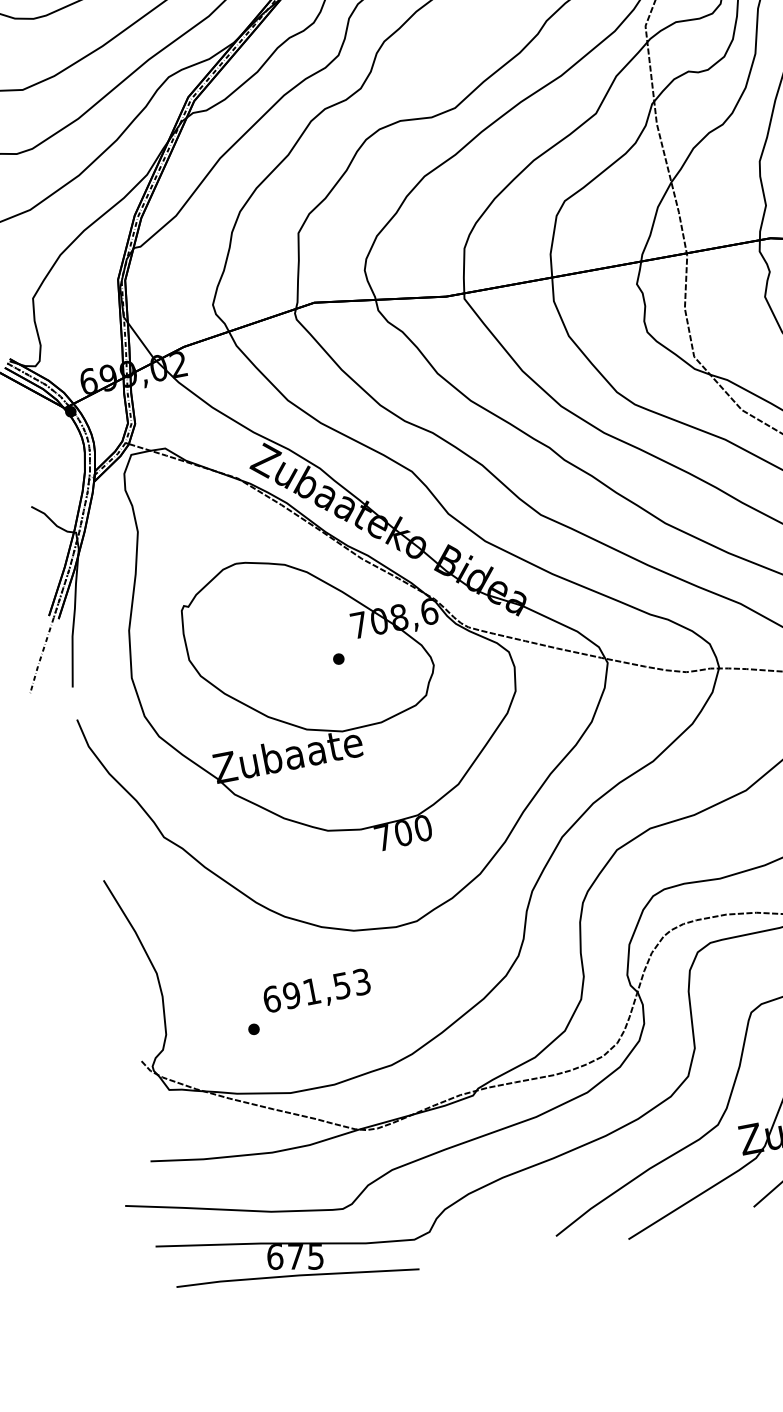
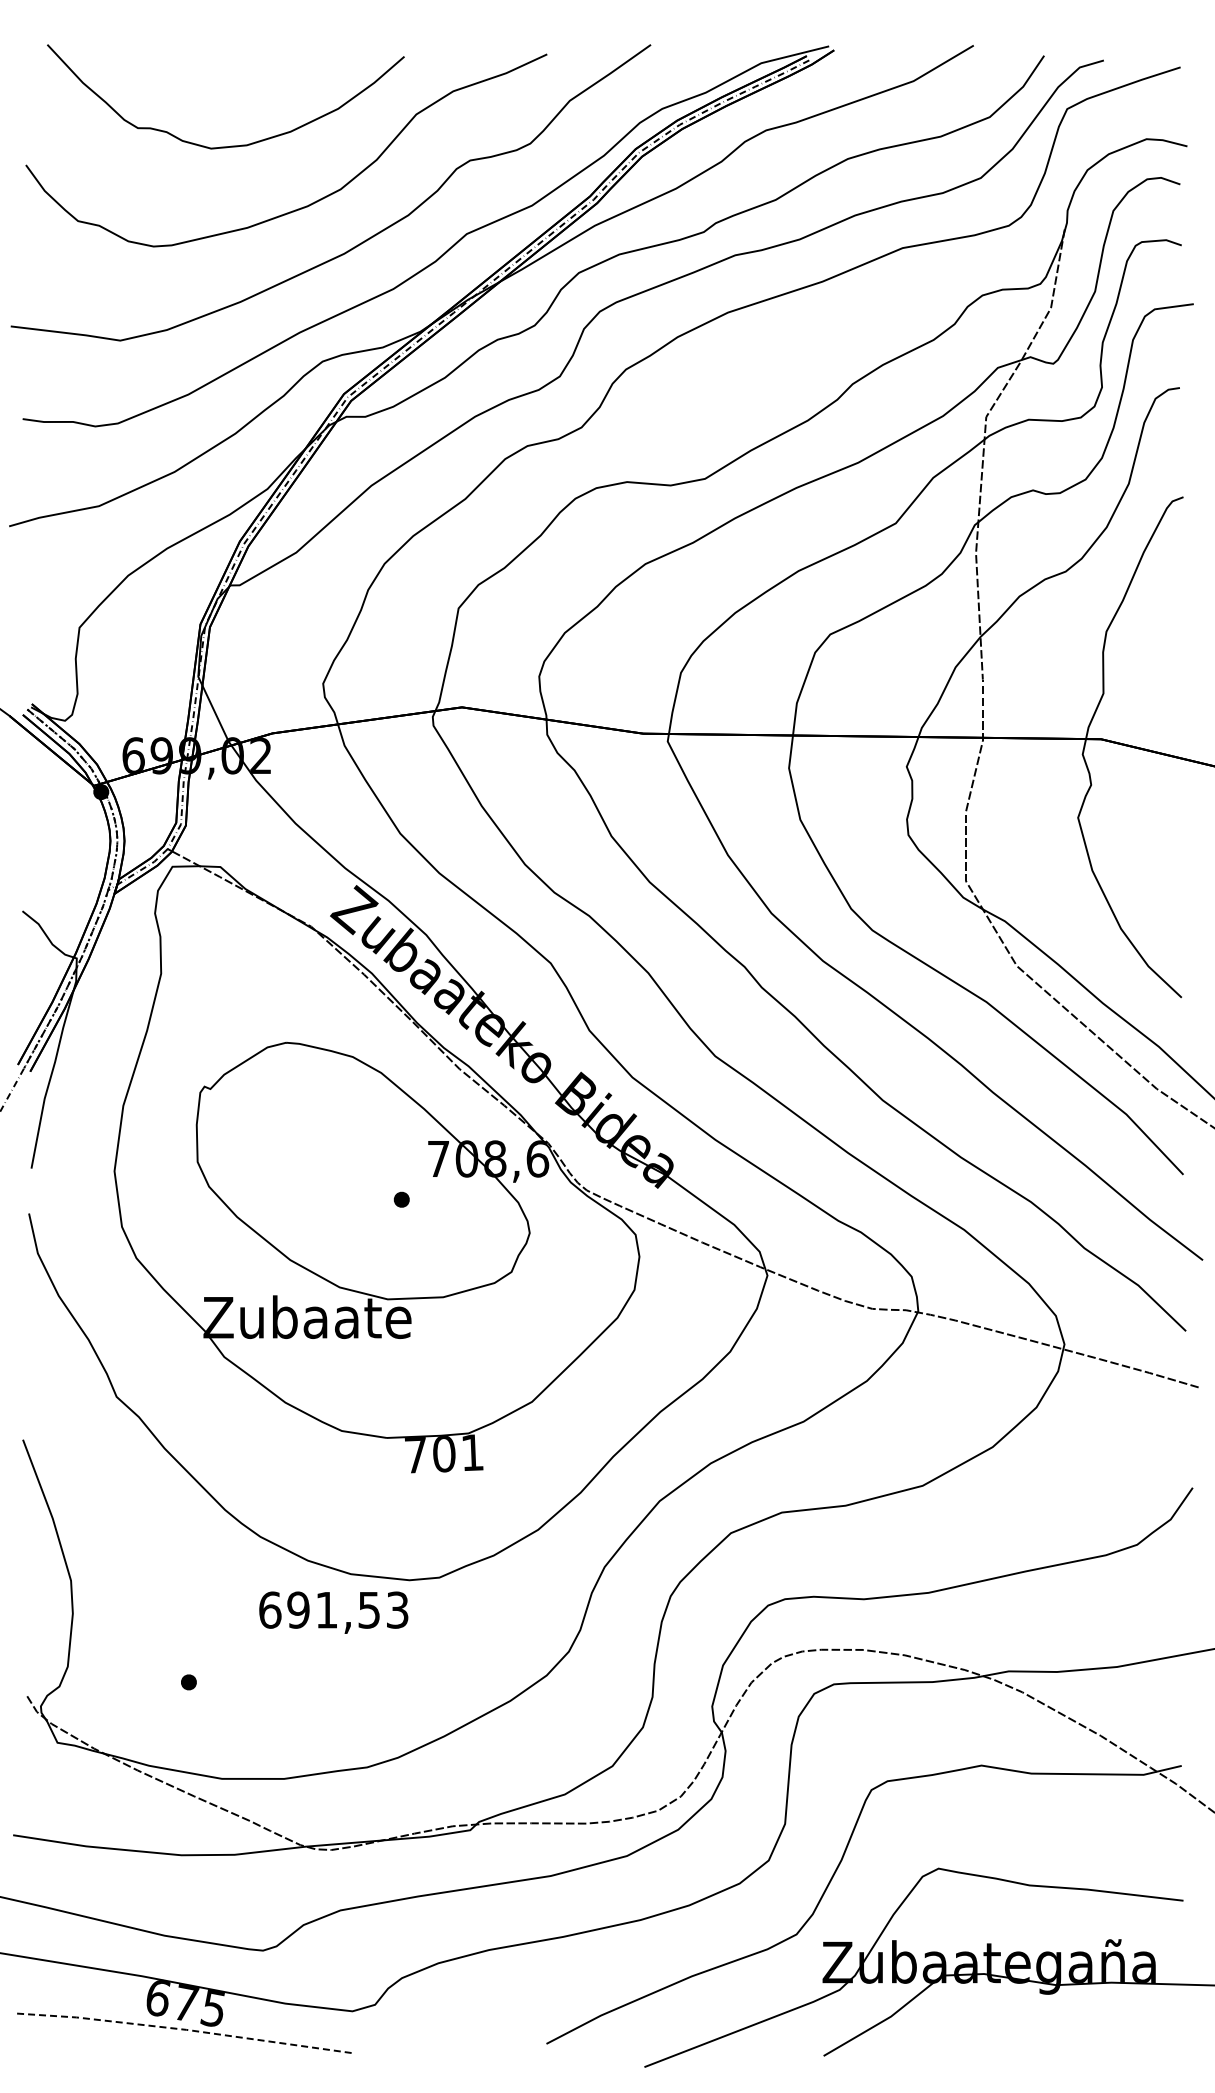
text: (423, 828) -> (472, 1452), 700 -> 701
text: (316, 992) -> (333, 1612), moved
line: (297, 1275) -> (183, 2029), solid -> dashed

